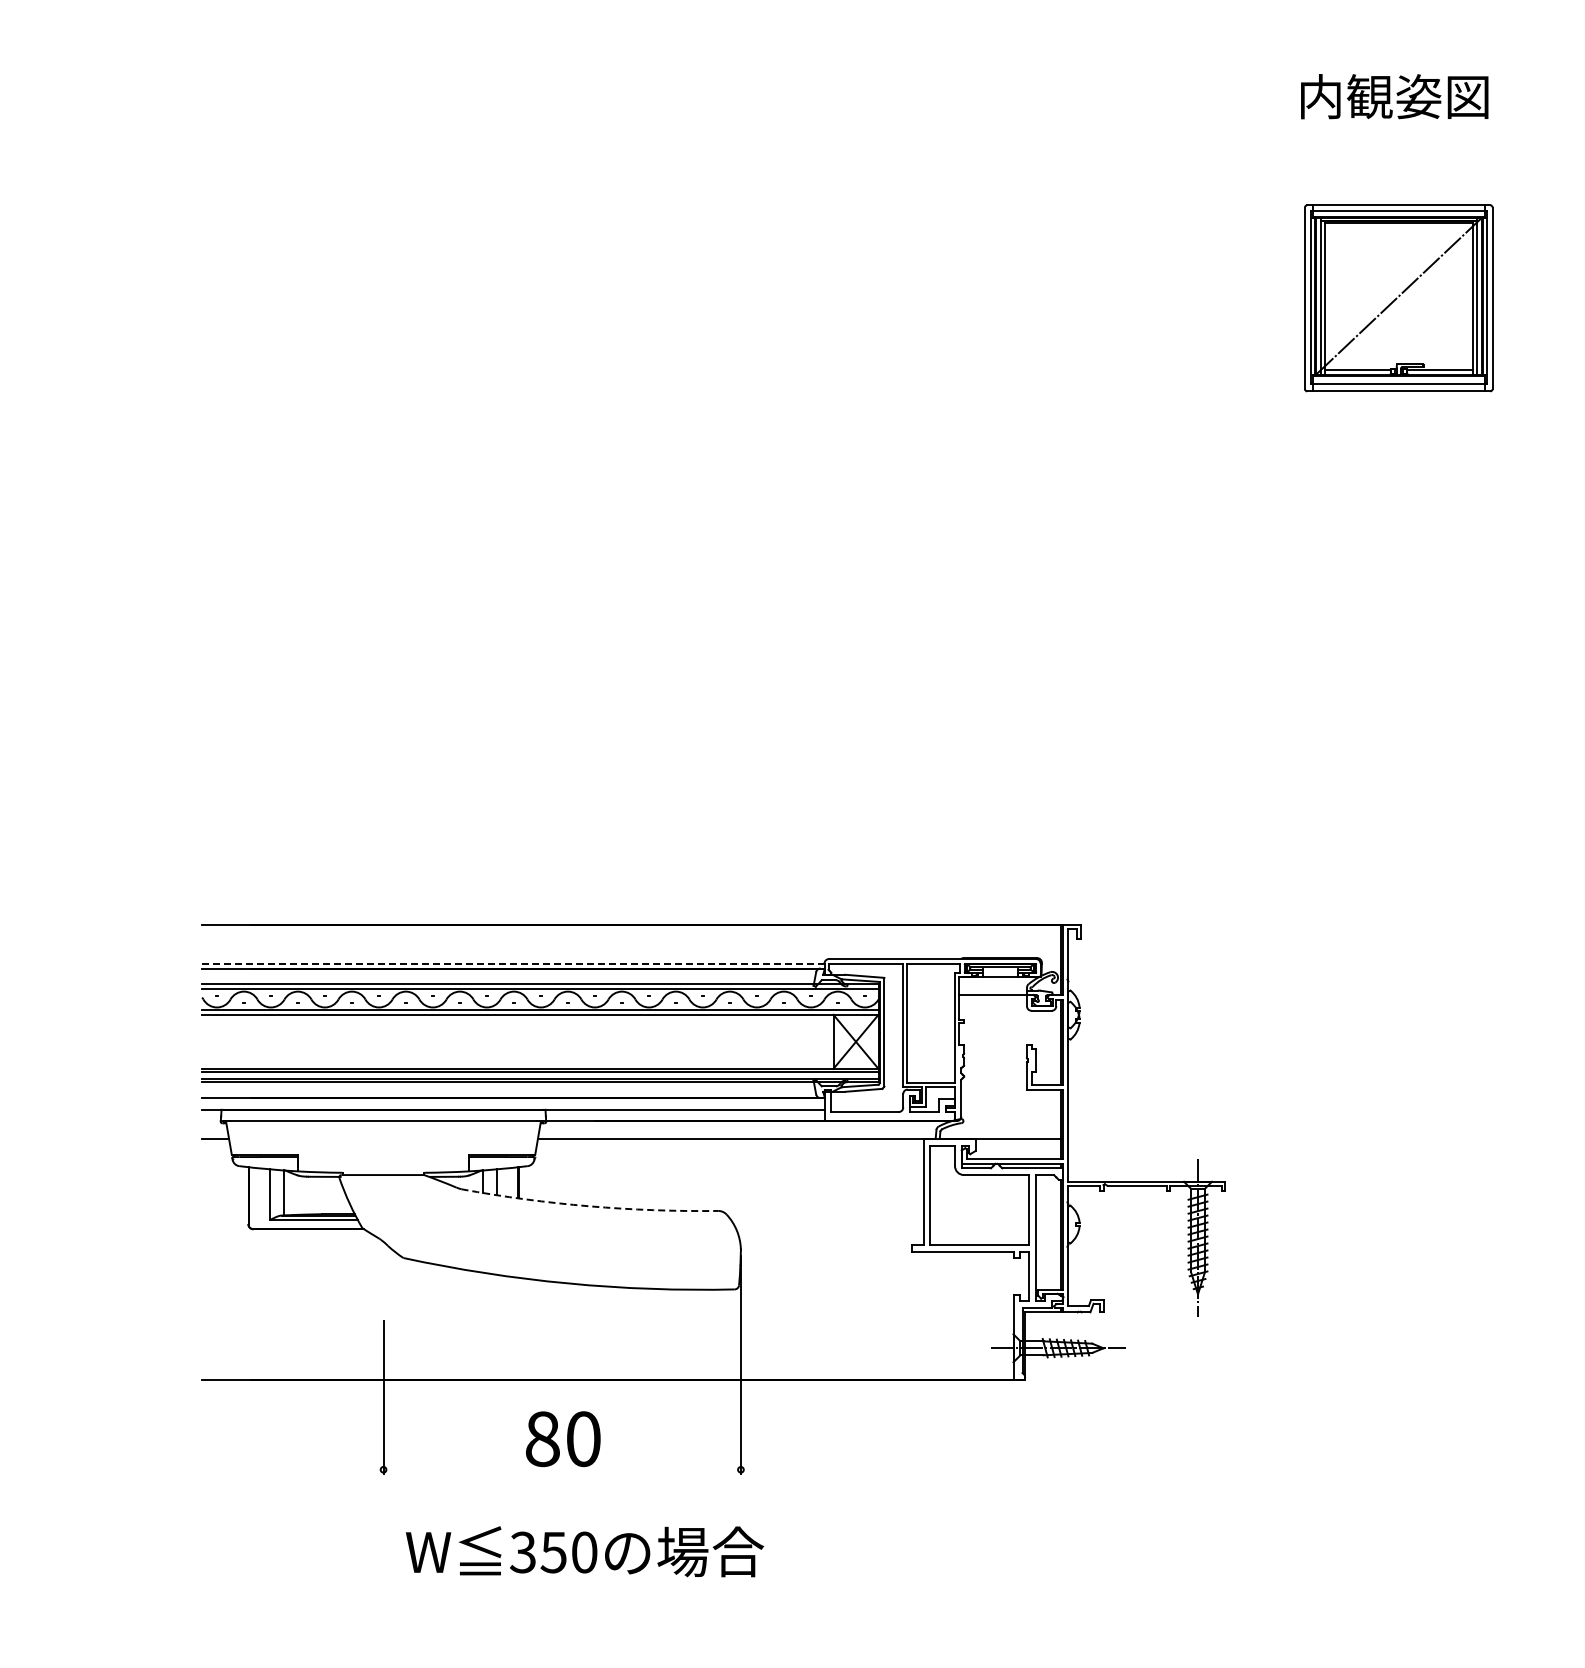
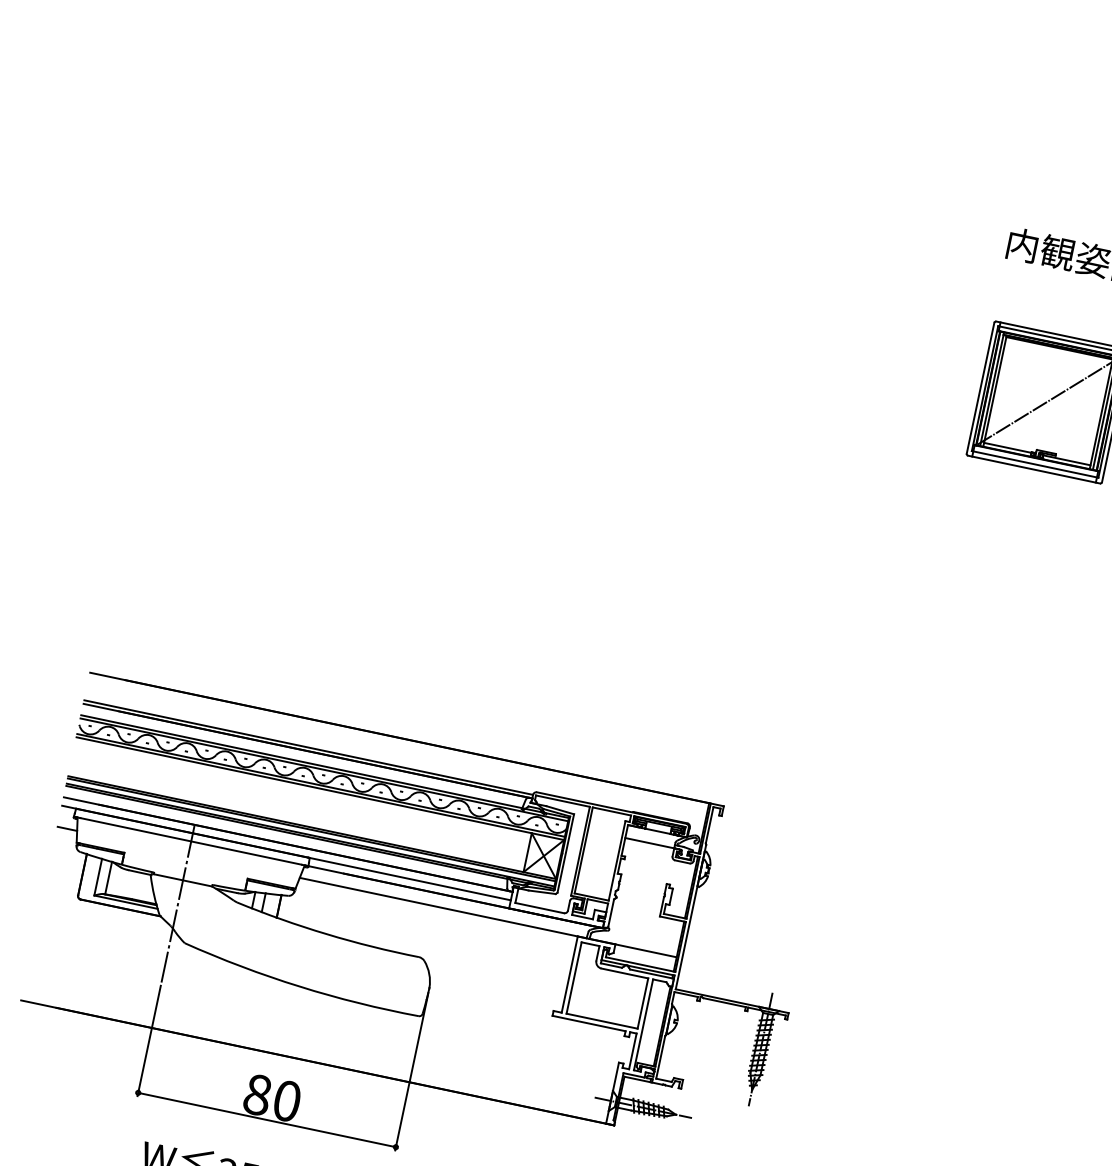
line: (512, 963) -> (308, 747), dashed -> solid
arc: (589, 1206) -> (326, 934), dashed -> solid
line: (383, 1207) -> (178, 903), added
line: (561, 1469) -> (266, 1119), added

